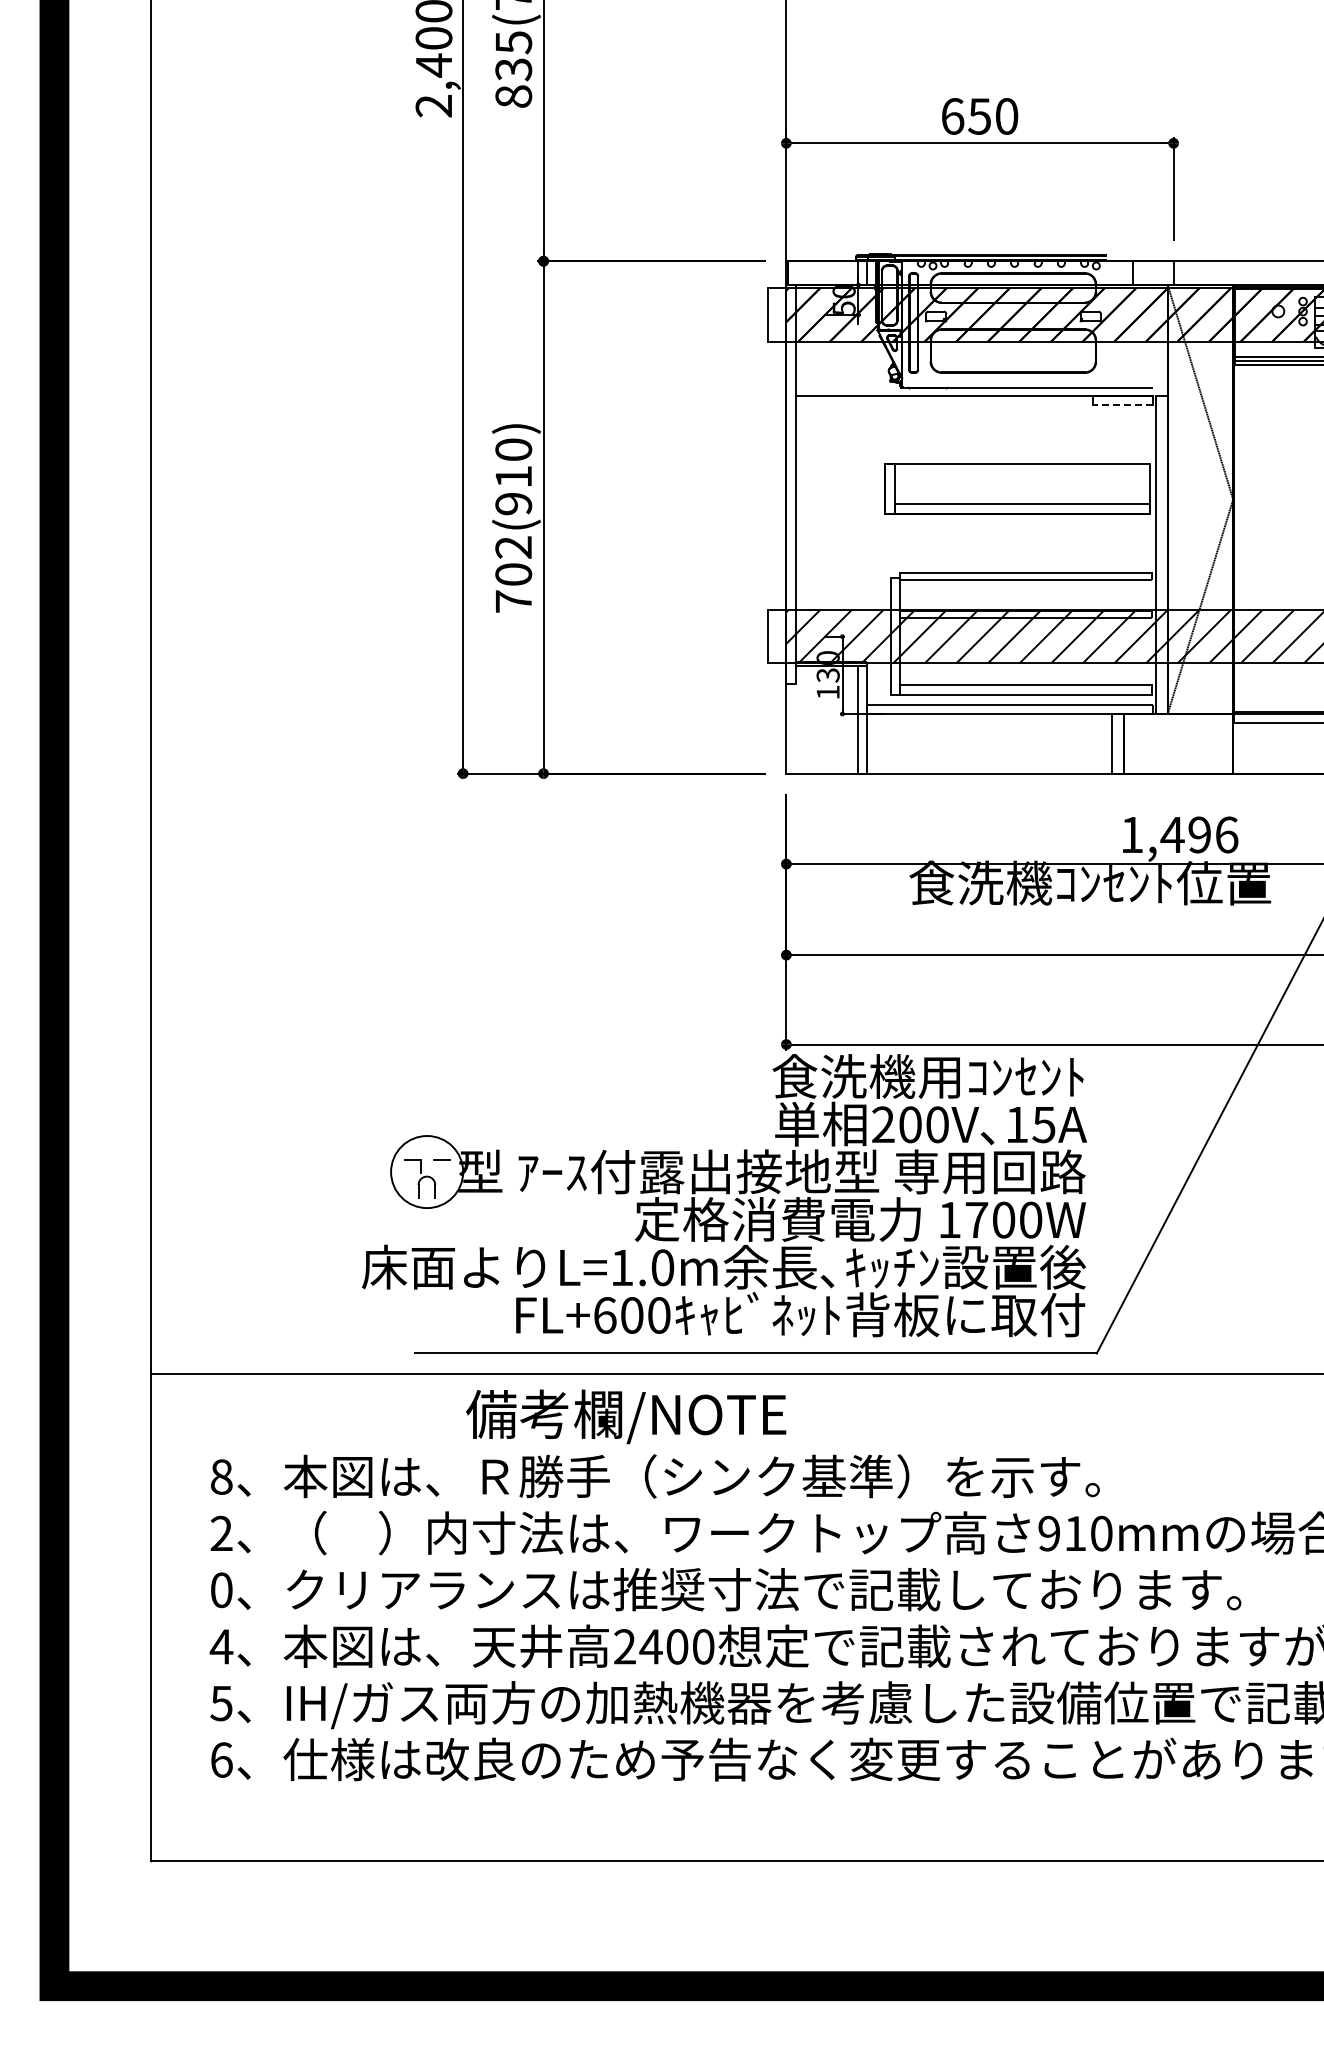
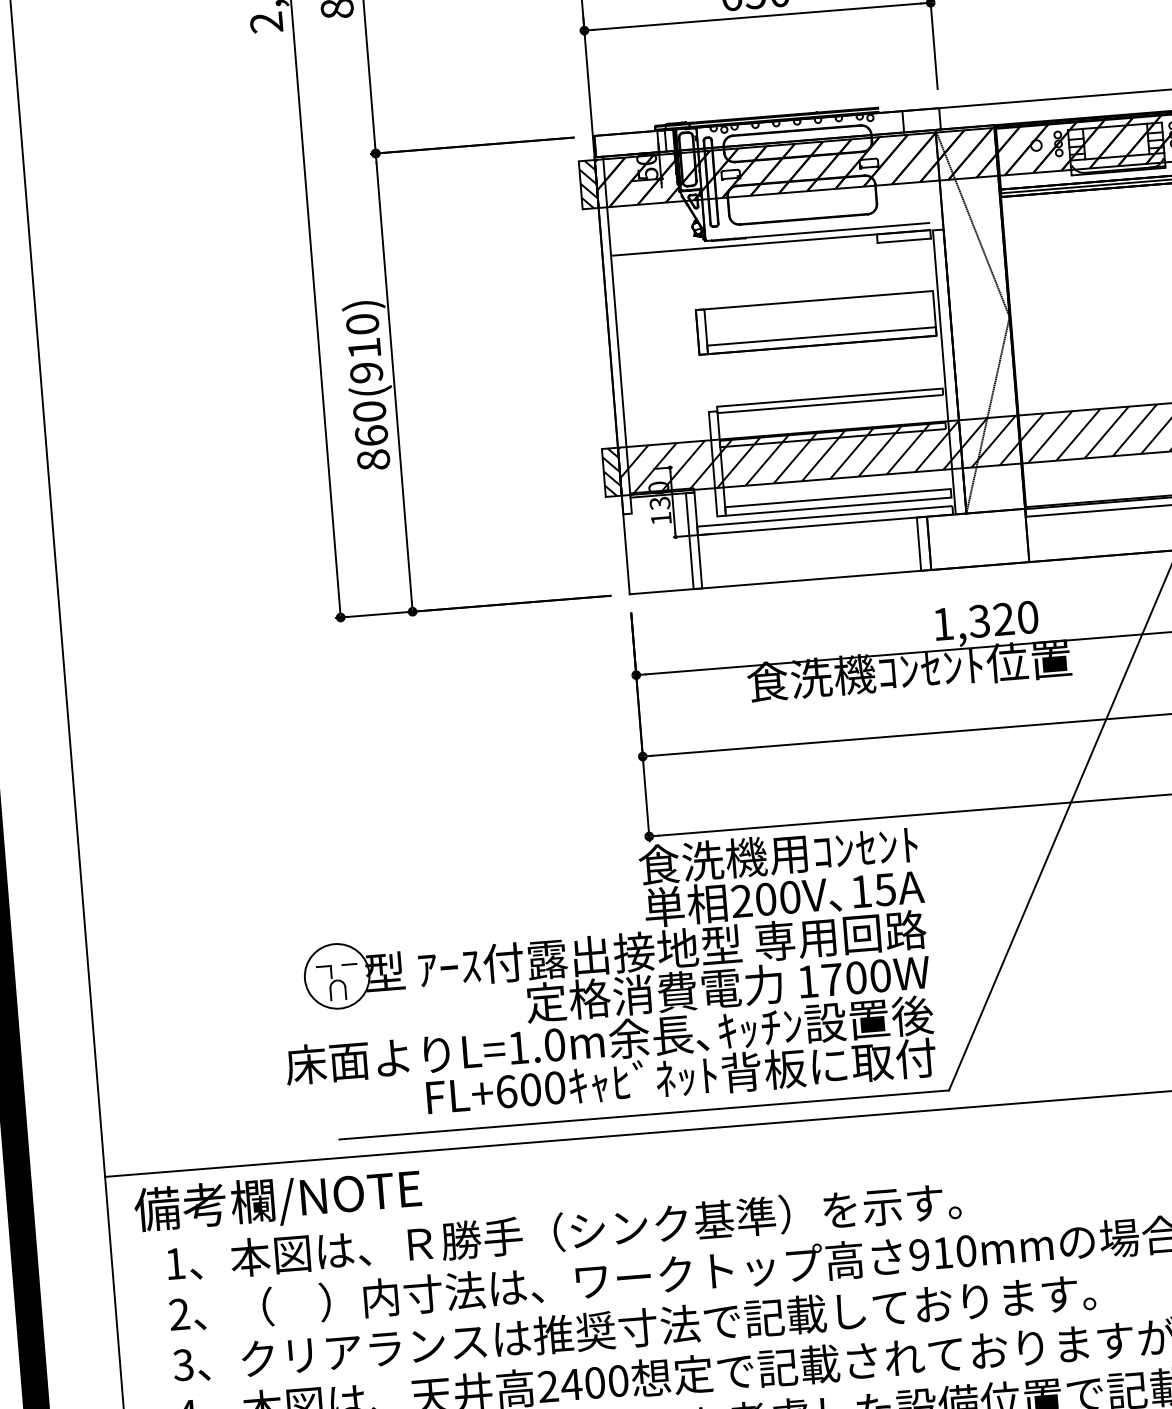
hatch: (777, 314) -> (588, 184), added
line: (1122, 405) -> (903, 240), dashed -> solid
text: (513, 574) -> (371, 435), 702(910) -> 860(910)
hatch: (777, 636) -> (611, 472), added
text: (1199, 834) -> (1003, 618), 1,496 -> 1,320
text: (626, 1416) -> (278, 1201), moved
text: (221, 1476) -> (175, 1263), 8 -> 1
text: (221, 1590) -> (183, 1365), 0 -> 3

